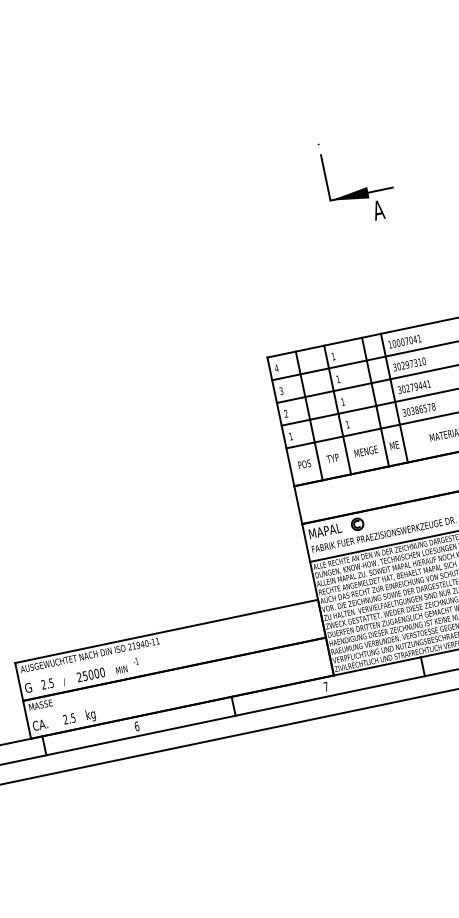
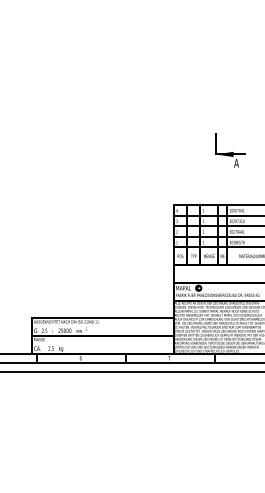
part: (359, 185) -> (230, 150), moved

